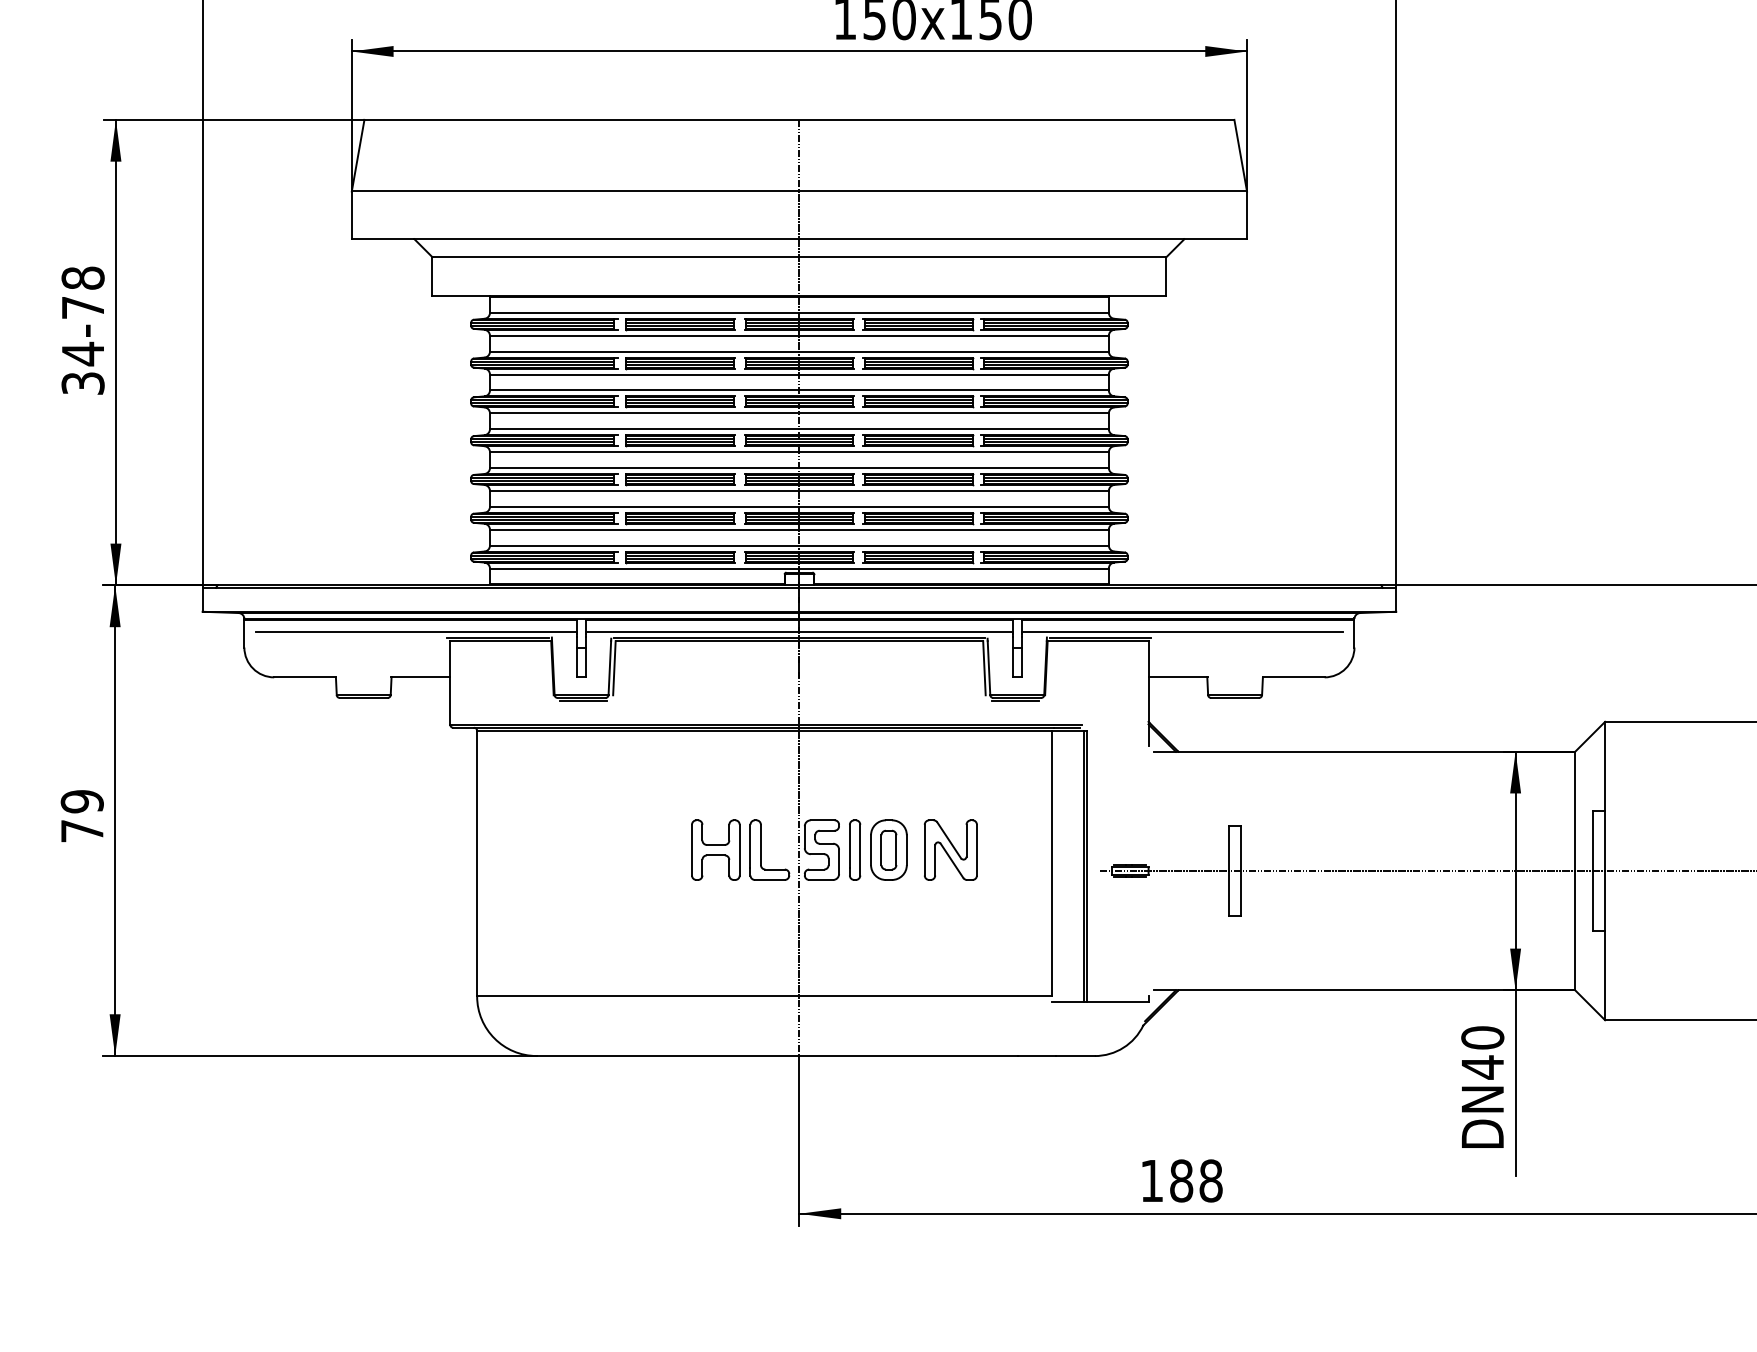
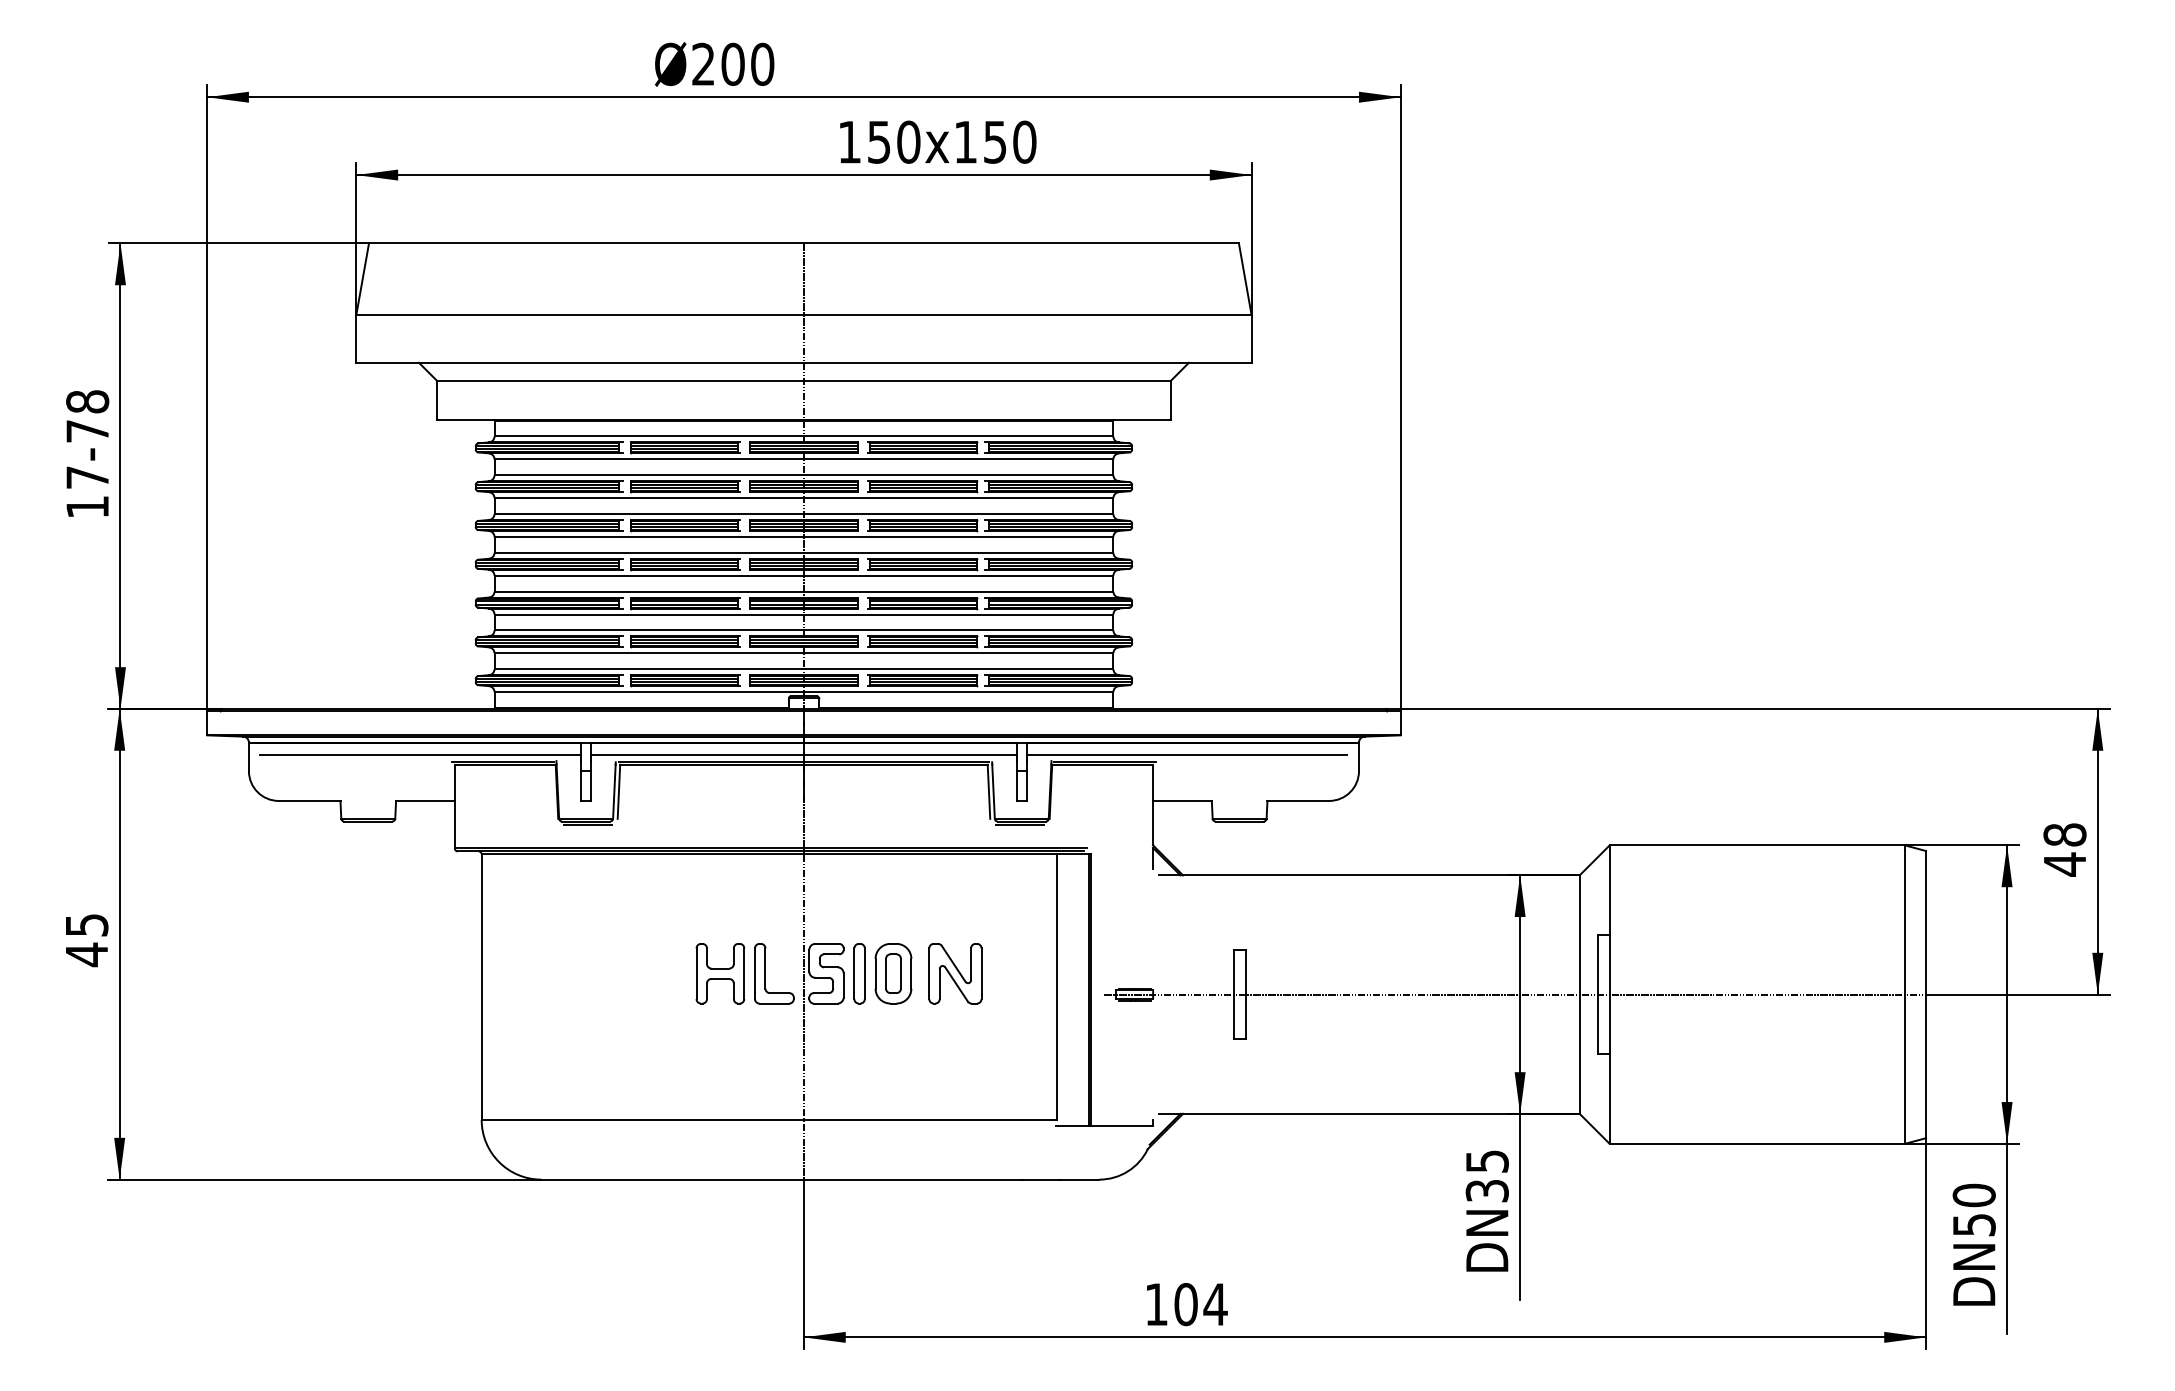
text: (82, 367) -> (87, 491), 34- -> 17-
text: (81, 816) -> (86, 940), 79 -> 45
text: (1481, 1052) -> (1486, 1176), 40 -> 35
text: (1195, 1180) -> (1200, 1304), 188 -> 104

